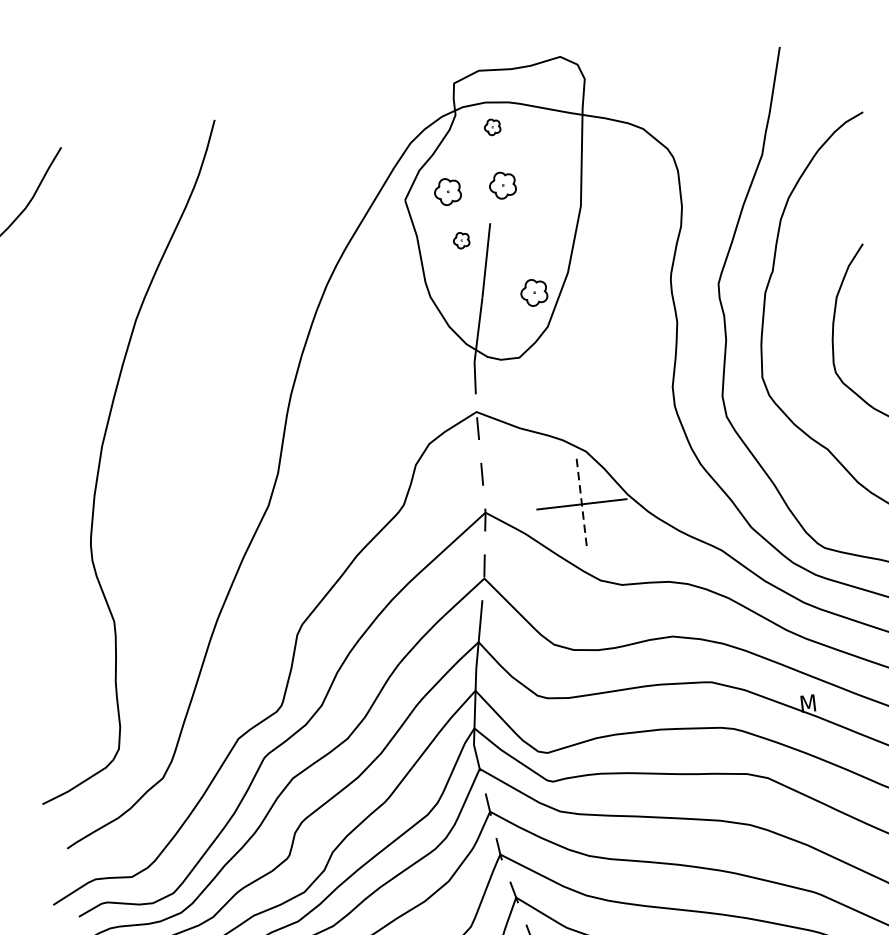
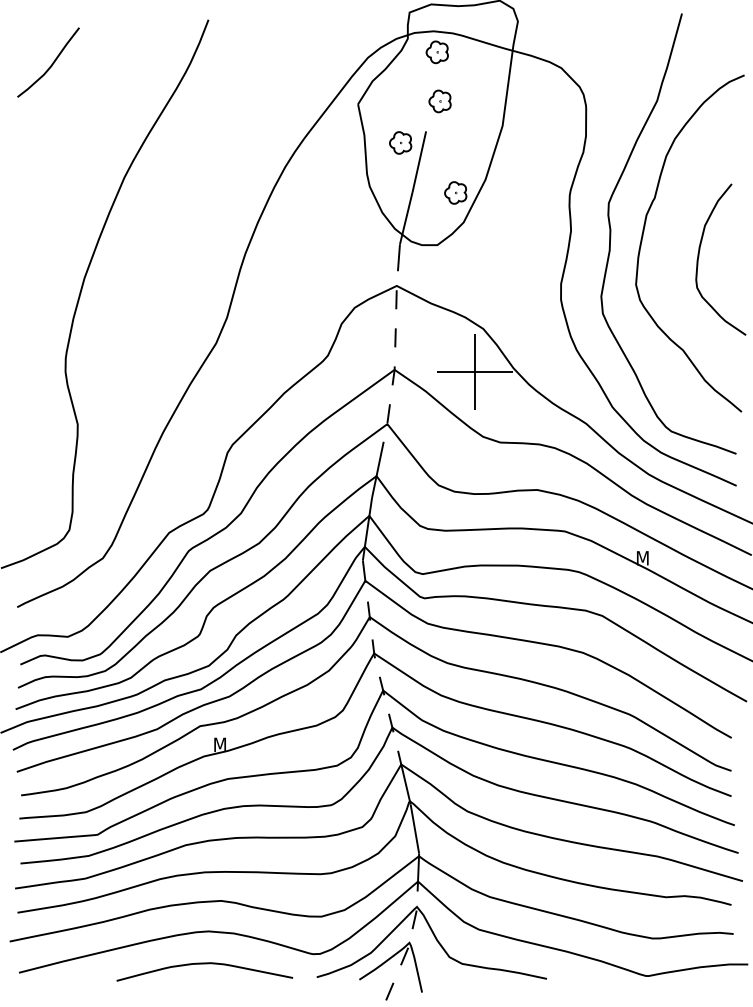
part: (491, 127) -> (436, 52), size x1.67
part: (447, 192) -> (393, 101), removed
part: (461, 240) -> (400, 142), size x1.67
line: (581, 504) -> (474, 372), dashed -> solid

